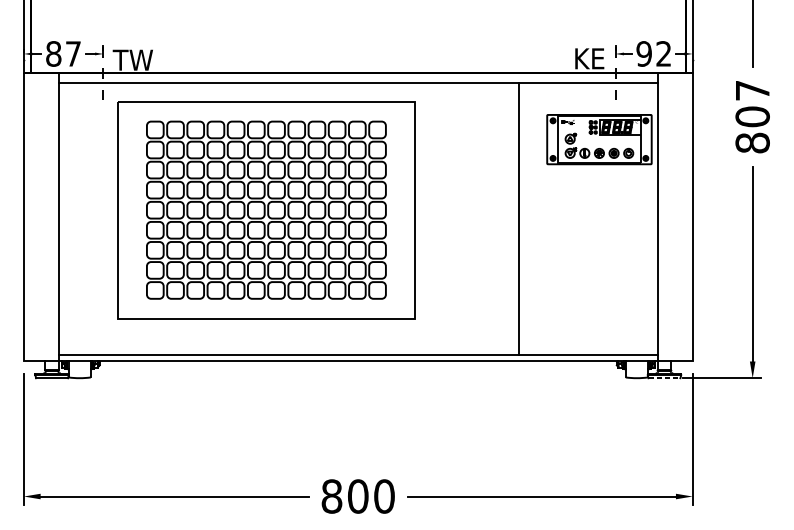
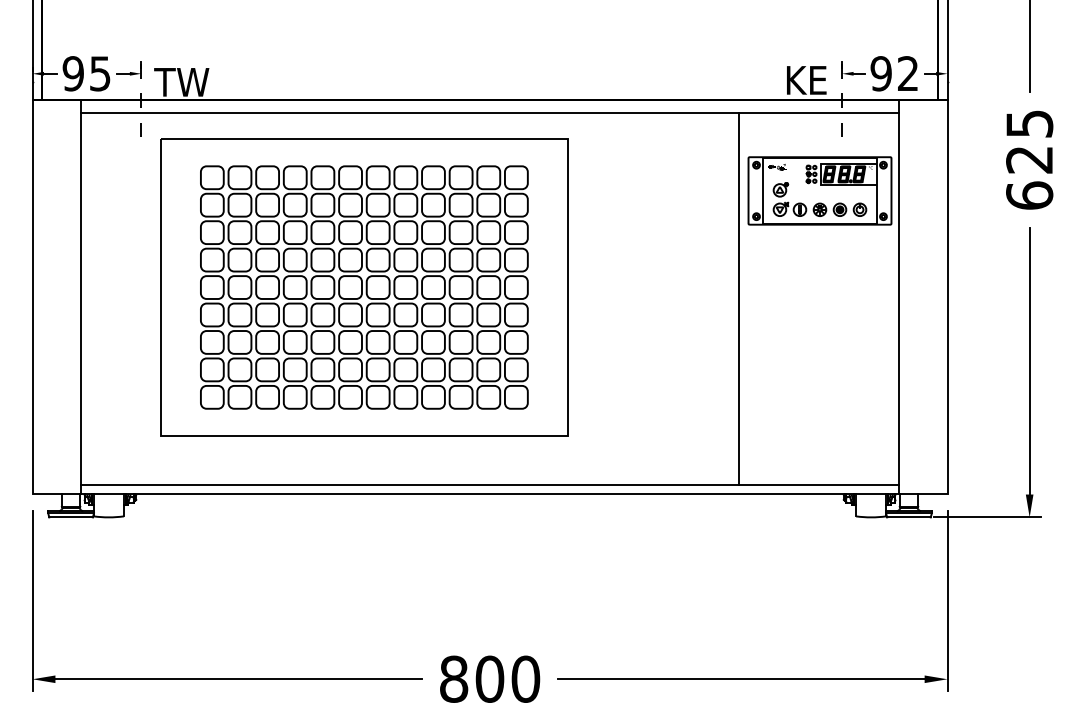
text: (63, 53) -> (86, 73), 87 -> 95
text: (752, 116) -> (1029, 159), 807 -> 625
line: (519, 218) -> (739, 299), moved
line: (664, 378) -> (908, 517), dashed -> solid

